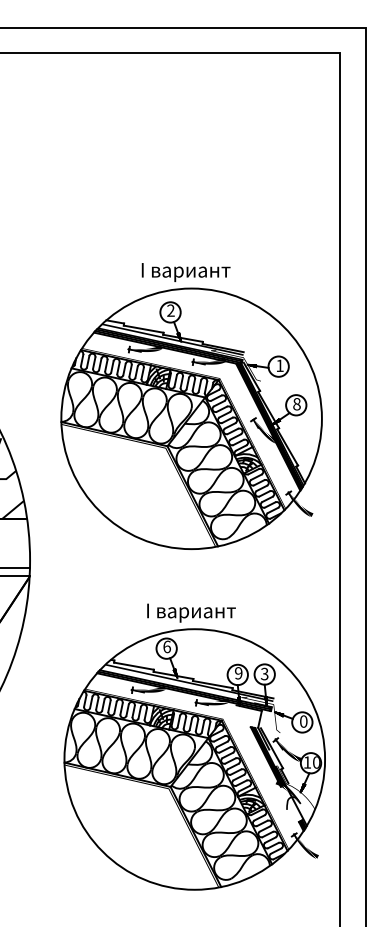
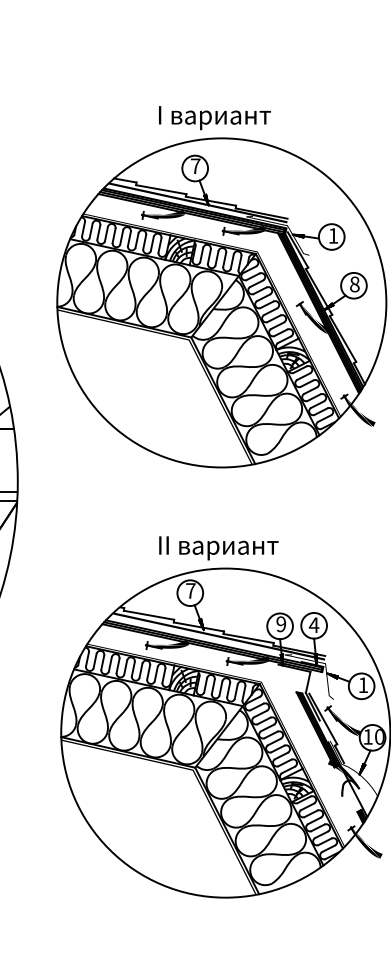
text: (170, 310) -> (195, 166), 2 -> 7
text: (189, 612) -> (219, 547), I вариант -> II вариант
text: (166, 646) -> (190, 590), 6 -> 7
text: (264, 673) -> (313, 624), 3 -> 4
text: (303, 721) -> (363, 685), 0 -> 1

